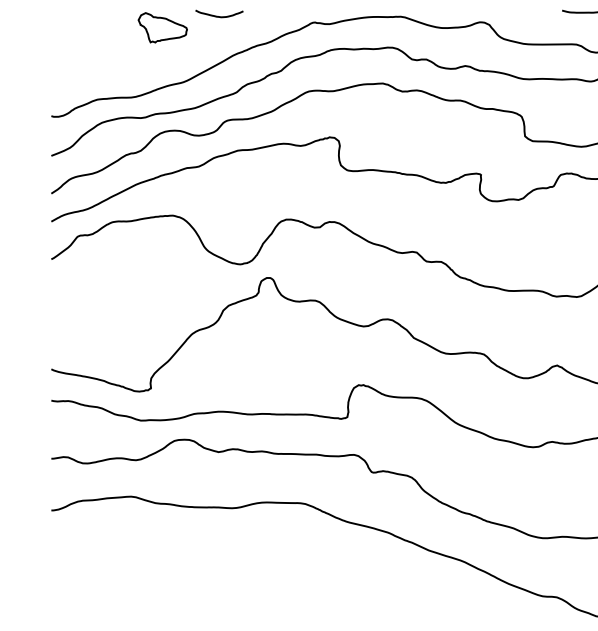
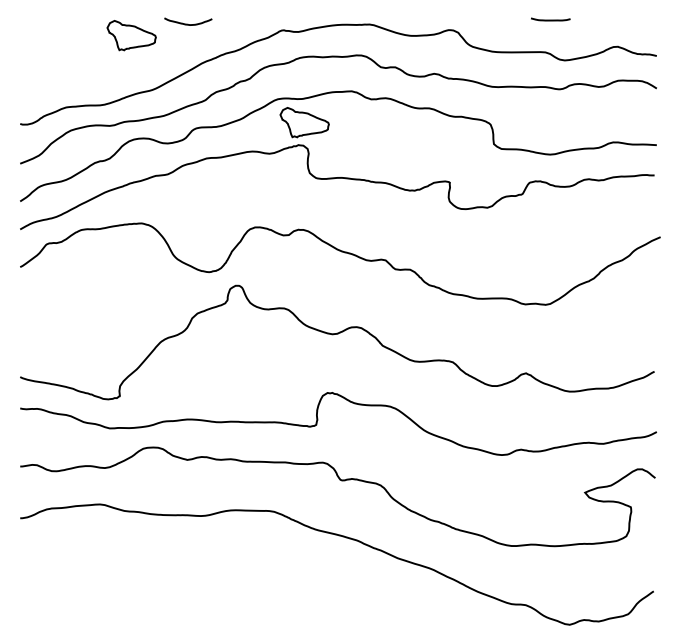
part: (335, 114) -> (304, 122), added

